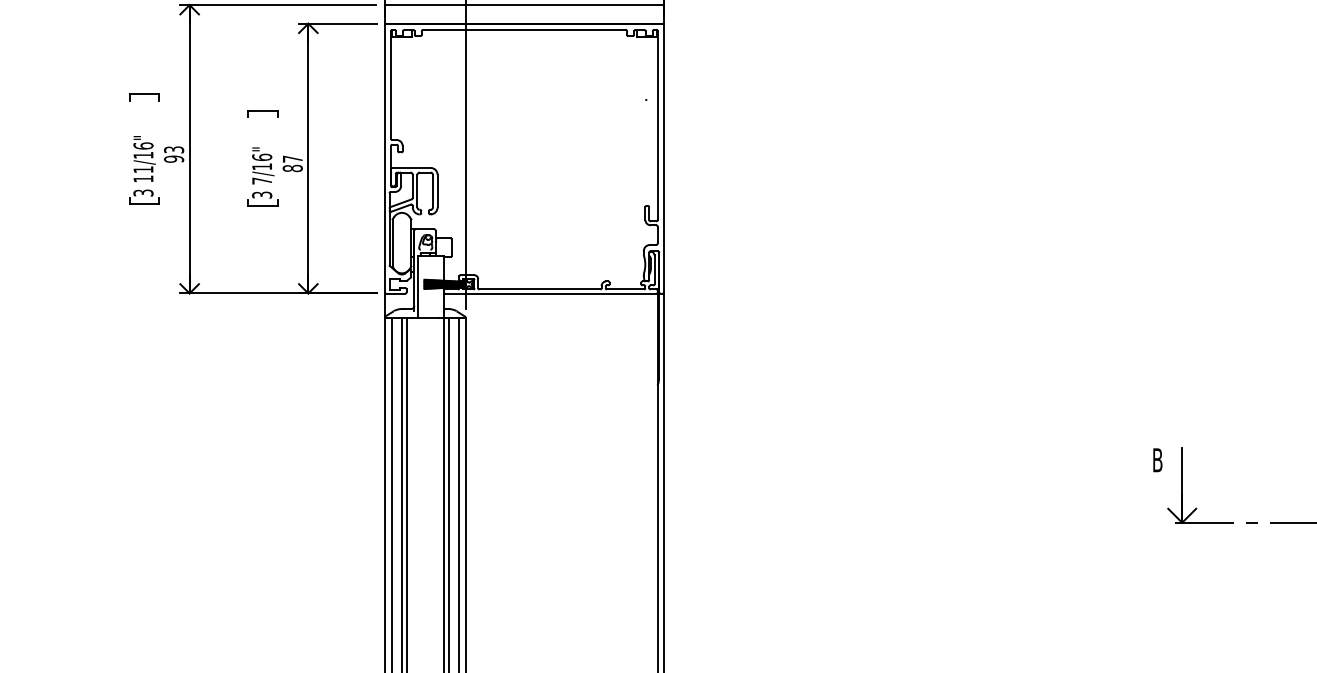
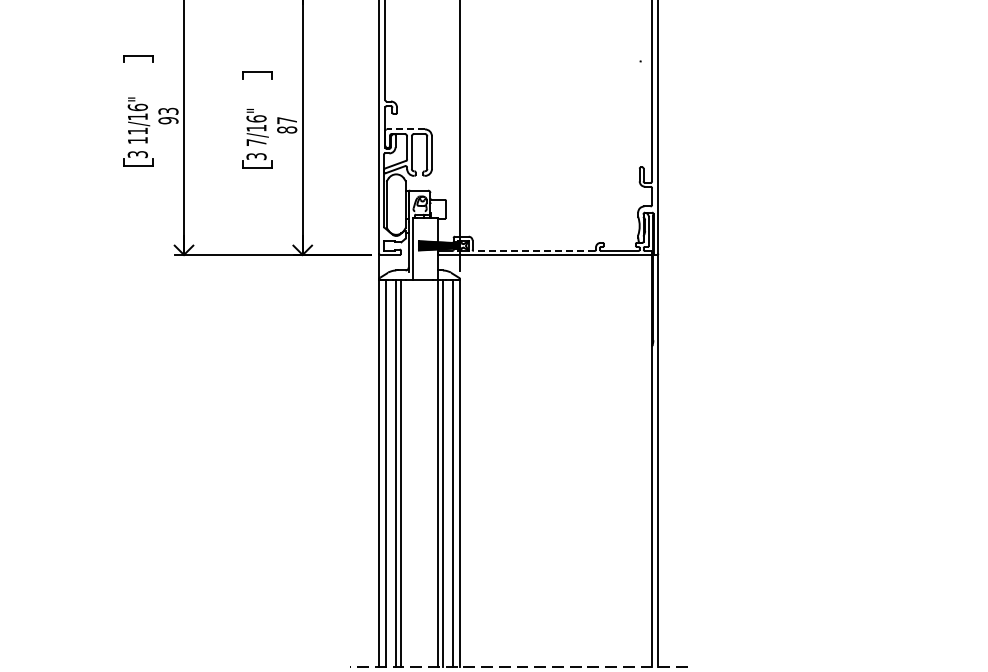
line: (410, 167) -> (404, 128), solid -> dashed
line: (539, 289) -> (533, 250), solid -> dashed

